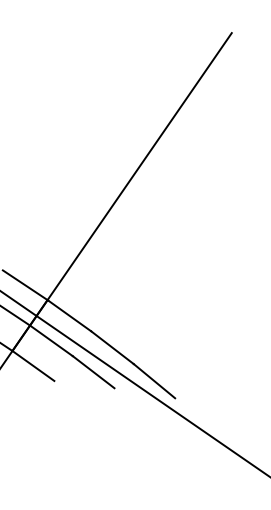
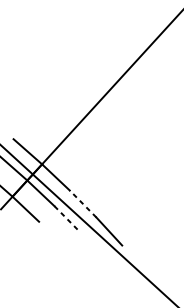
line: (112, 347) -> (83, 203), solid -> dashed
line: (94, 372) -> (68, 219), solid -> dashed

